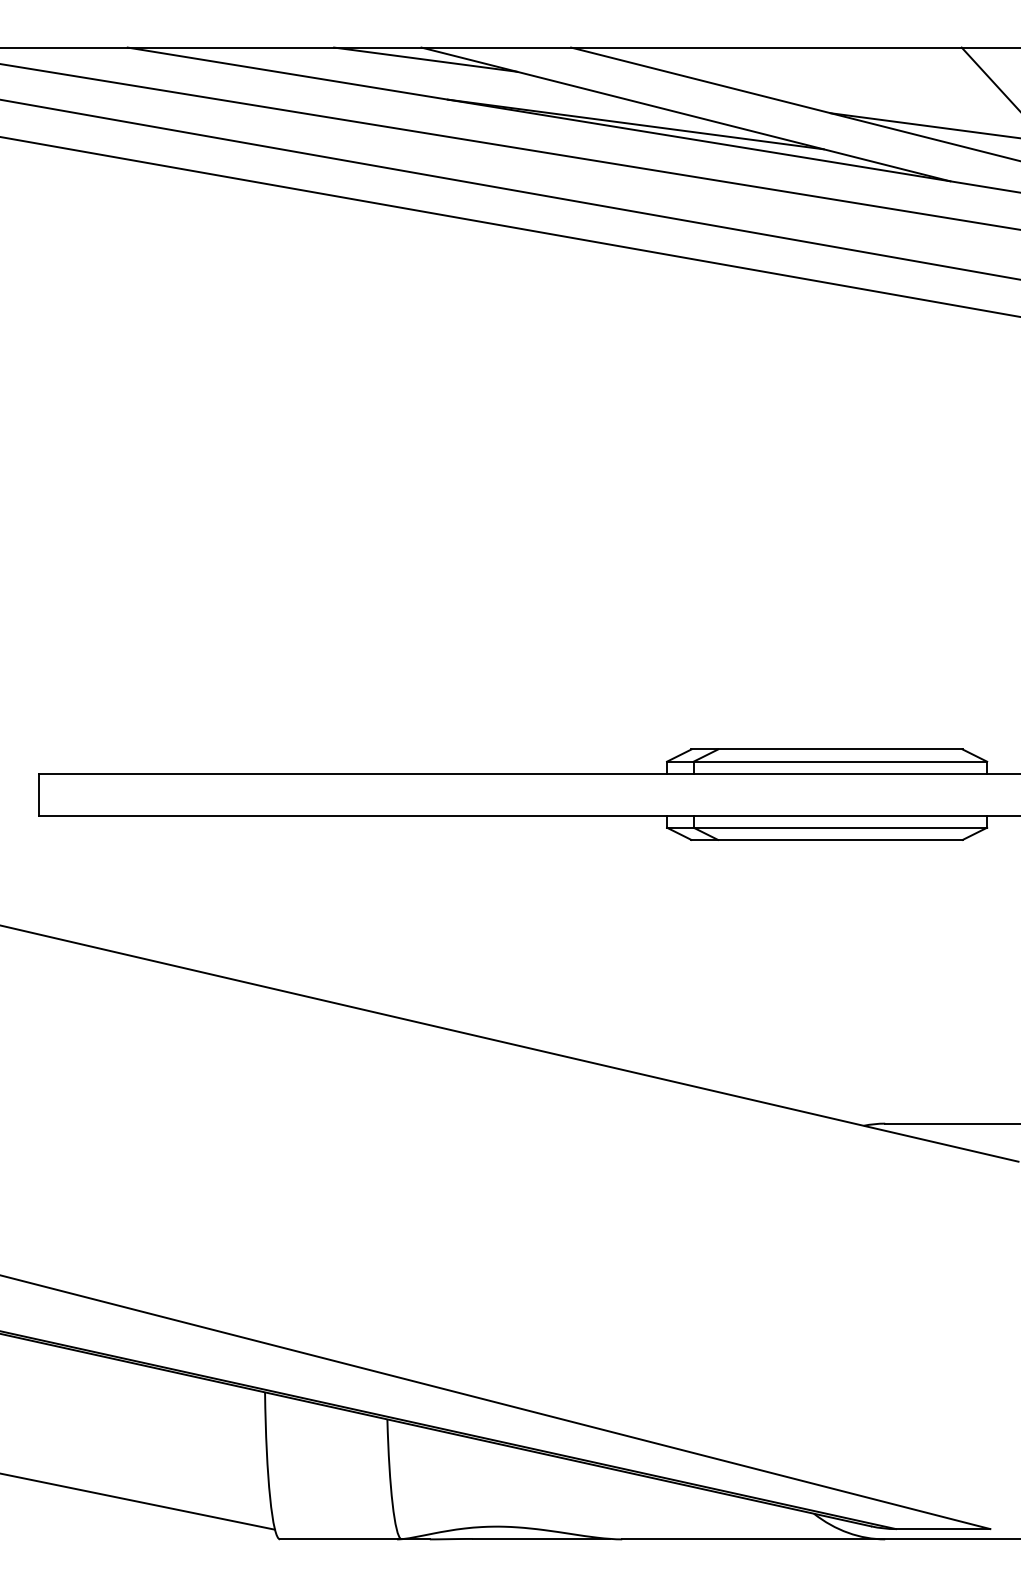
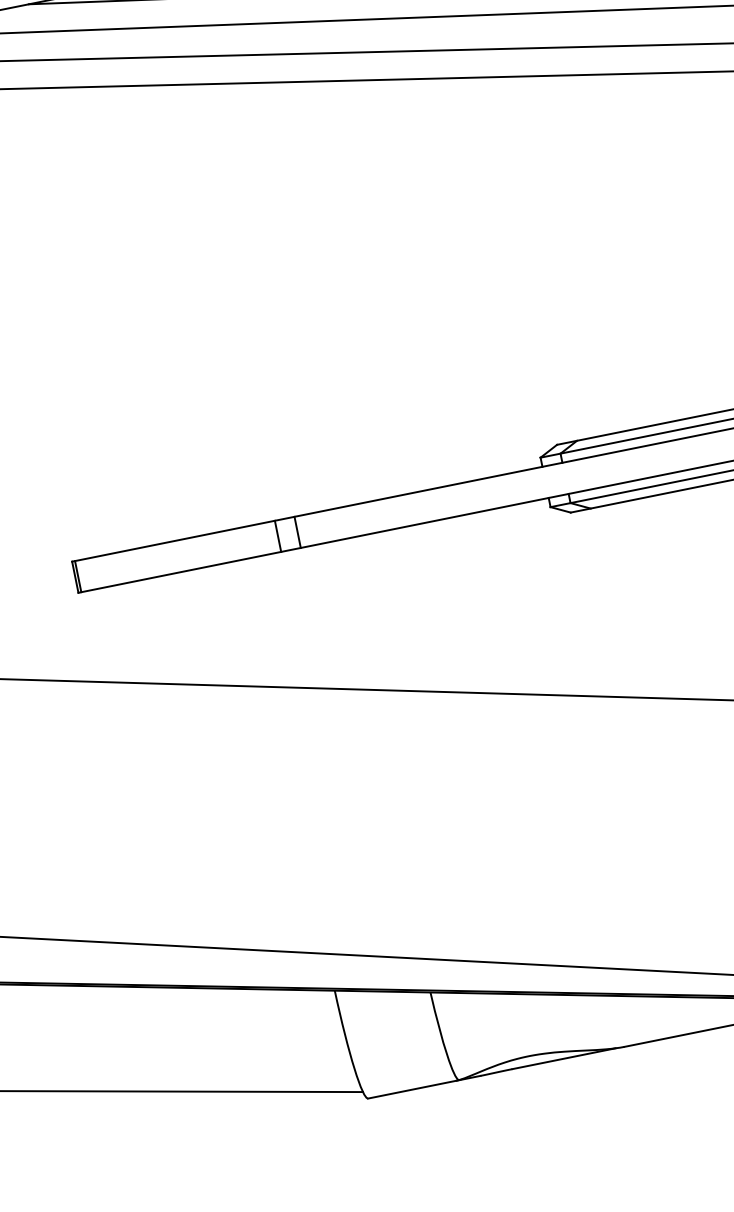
line: (42, 794) -> (77, 576), added
line: (309, 794) -> (277, 536), added
line: (335, 794) -> (297, 532), added

